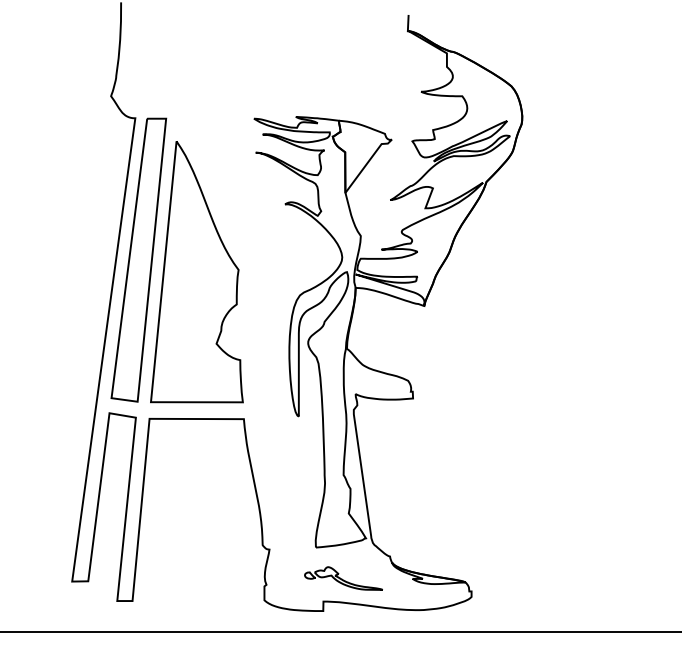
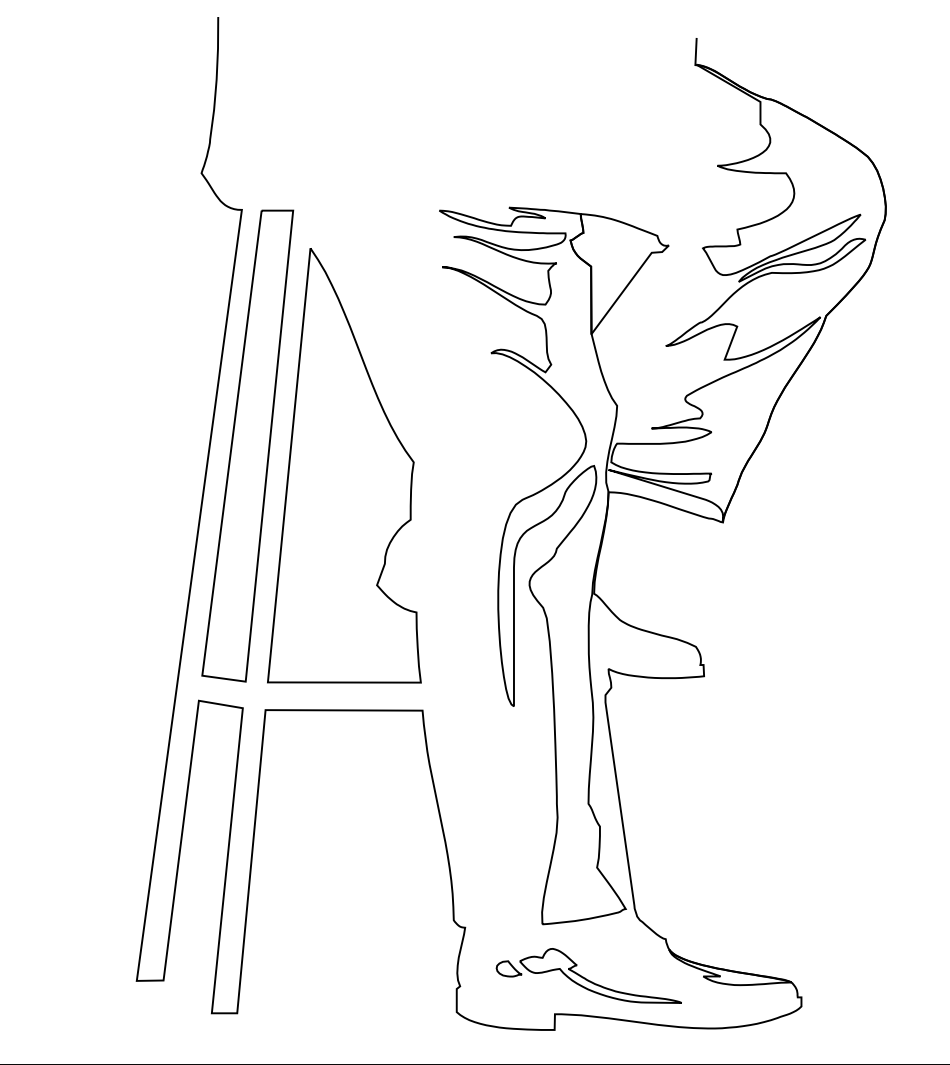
part: (343, 578) -> (588, 975), size x1.43

